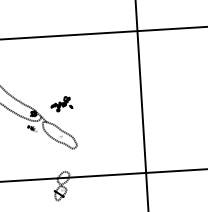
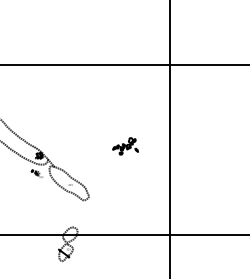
part: (61, 104) -> (125, 146), moved

